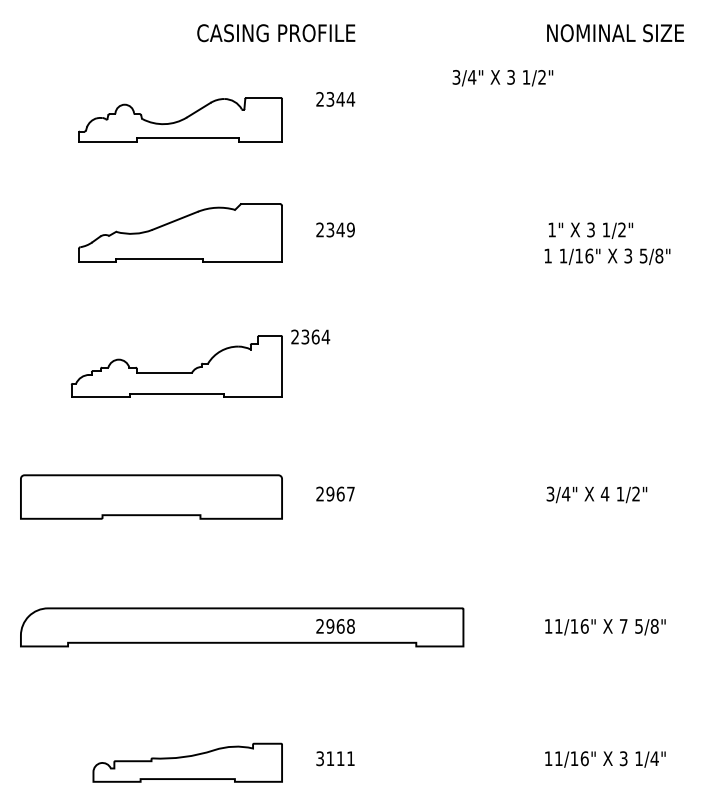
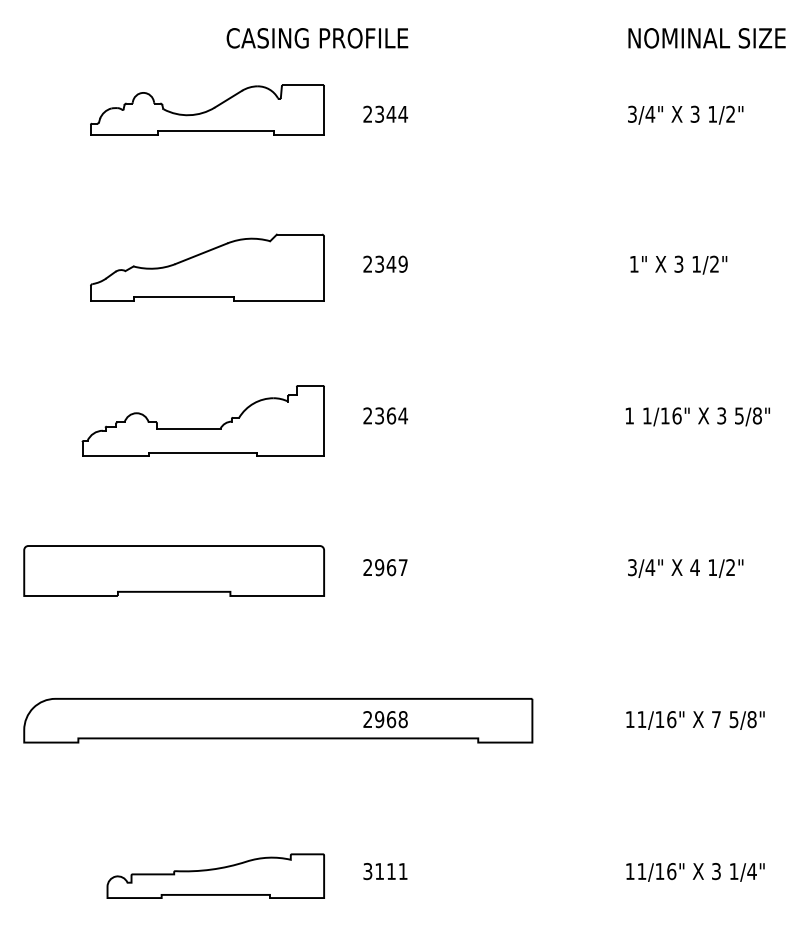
text: (502, 78) -> (685, 115), moved
part: (180, 119) -> (207, 109), moved
text: (607, 256) -> (697, 416), moved
text: (310, 336) -> (385, 415), moved

